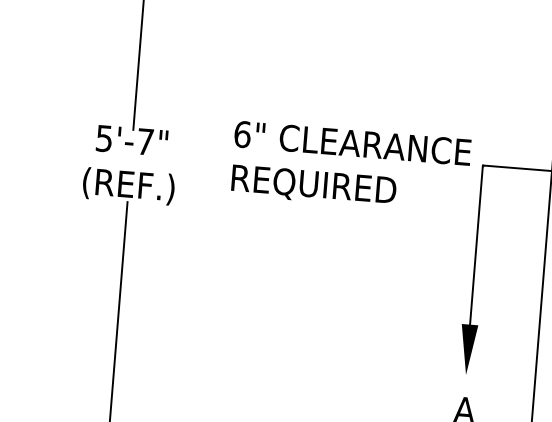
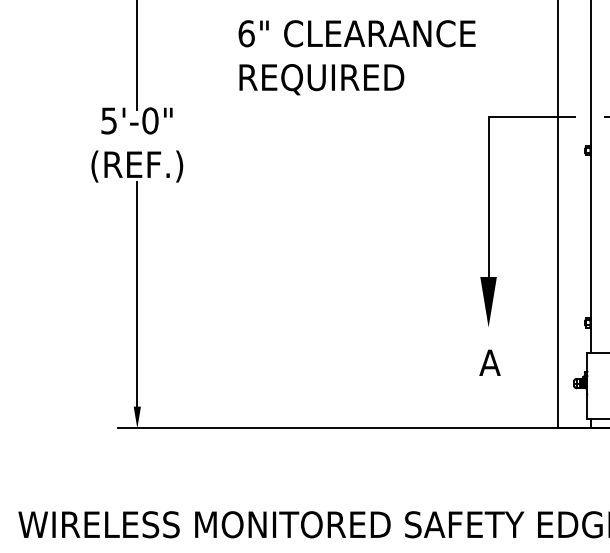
text: (145, 141) -> (150, 120), 5'-7" -> 5'-0"
text: (350, 167) -> (356, 57), moved

